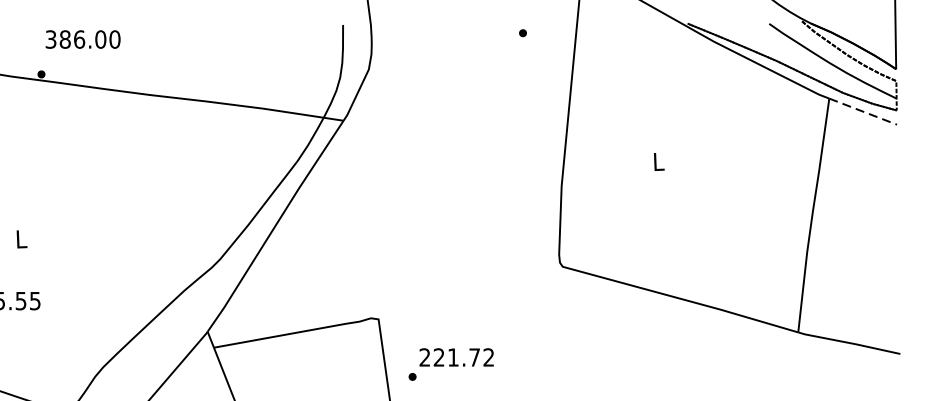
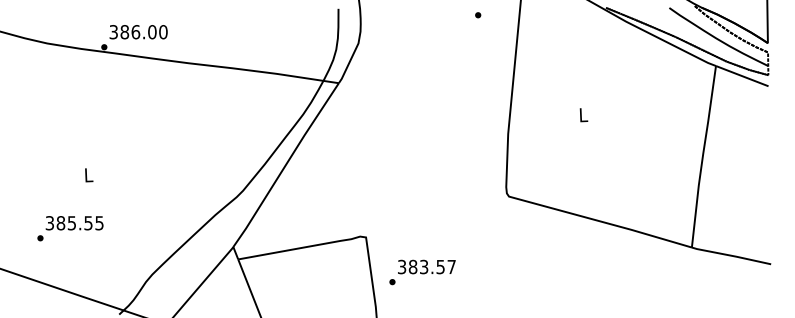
text: (82, 39) -> (138, 32), moved
line: (863, 112) -> (742, 76), dashed -> solid
text: (456, 356) -> (426, 266), 221.72 -> 383.57

